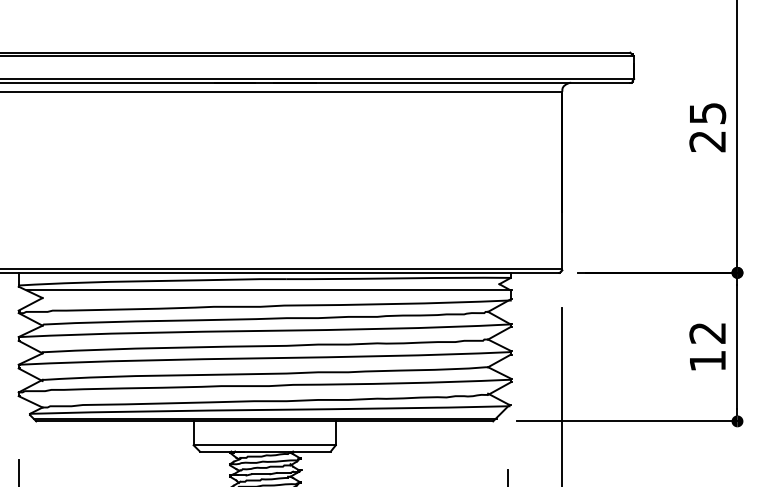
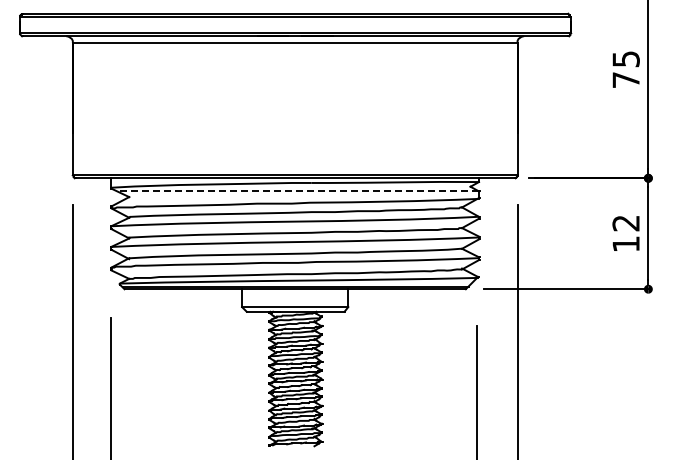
text: (706, 141) -> (625, 80), 25 -> 75
line: (269, 290) -> (298, 191), solid -> dashed

